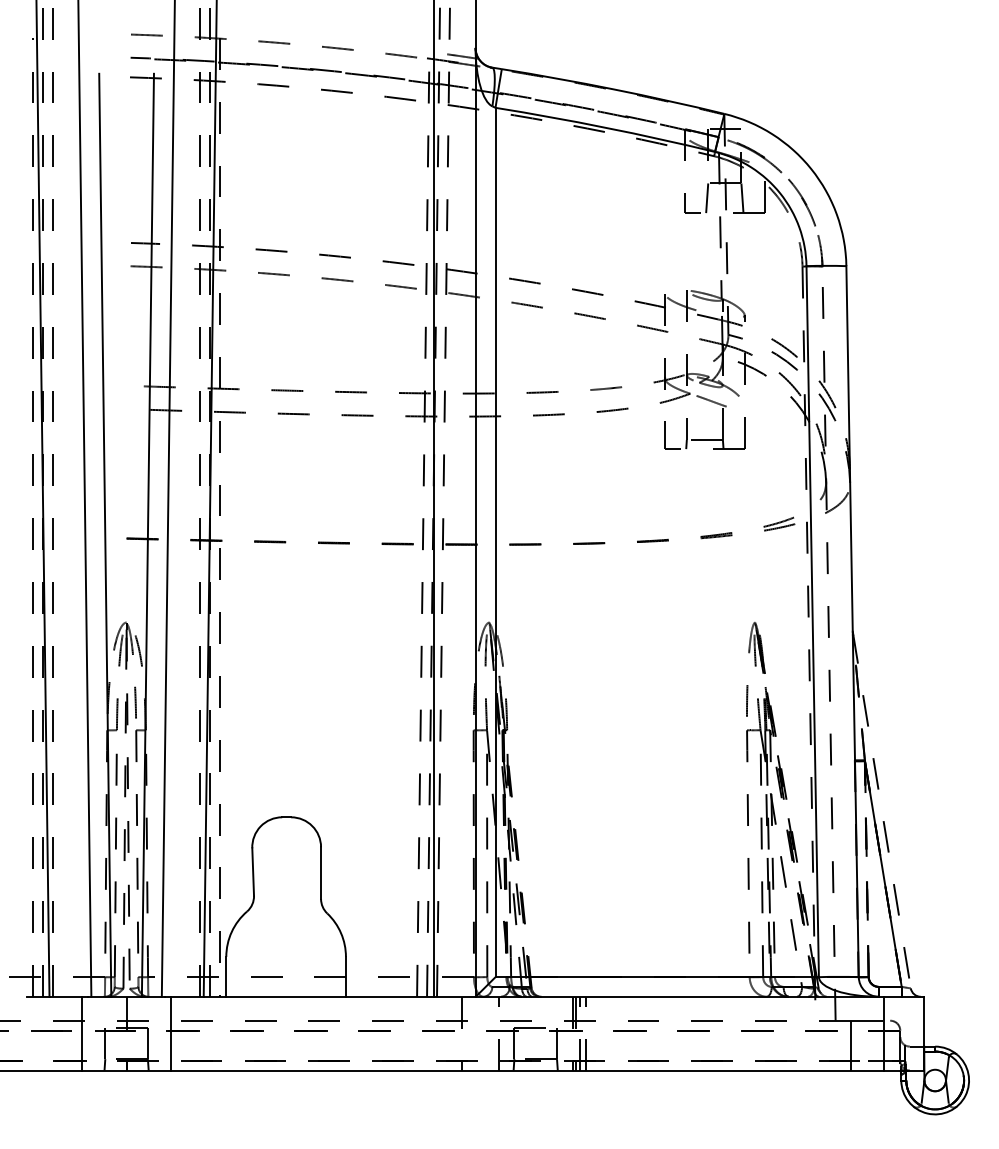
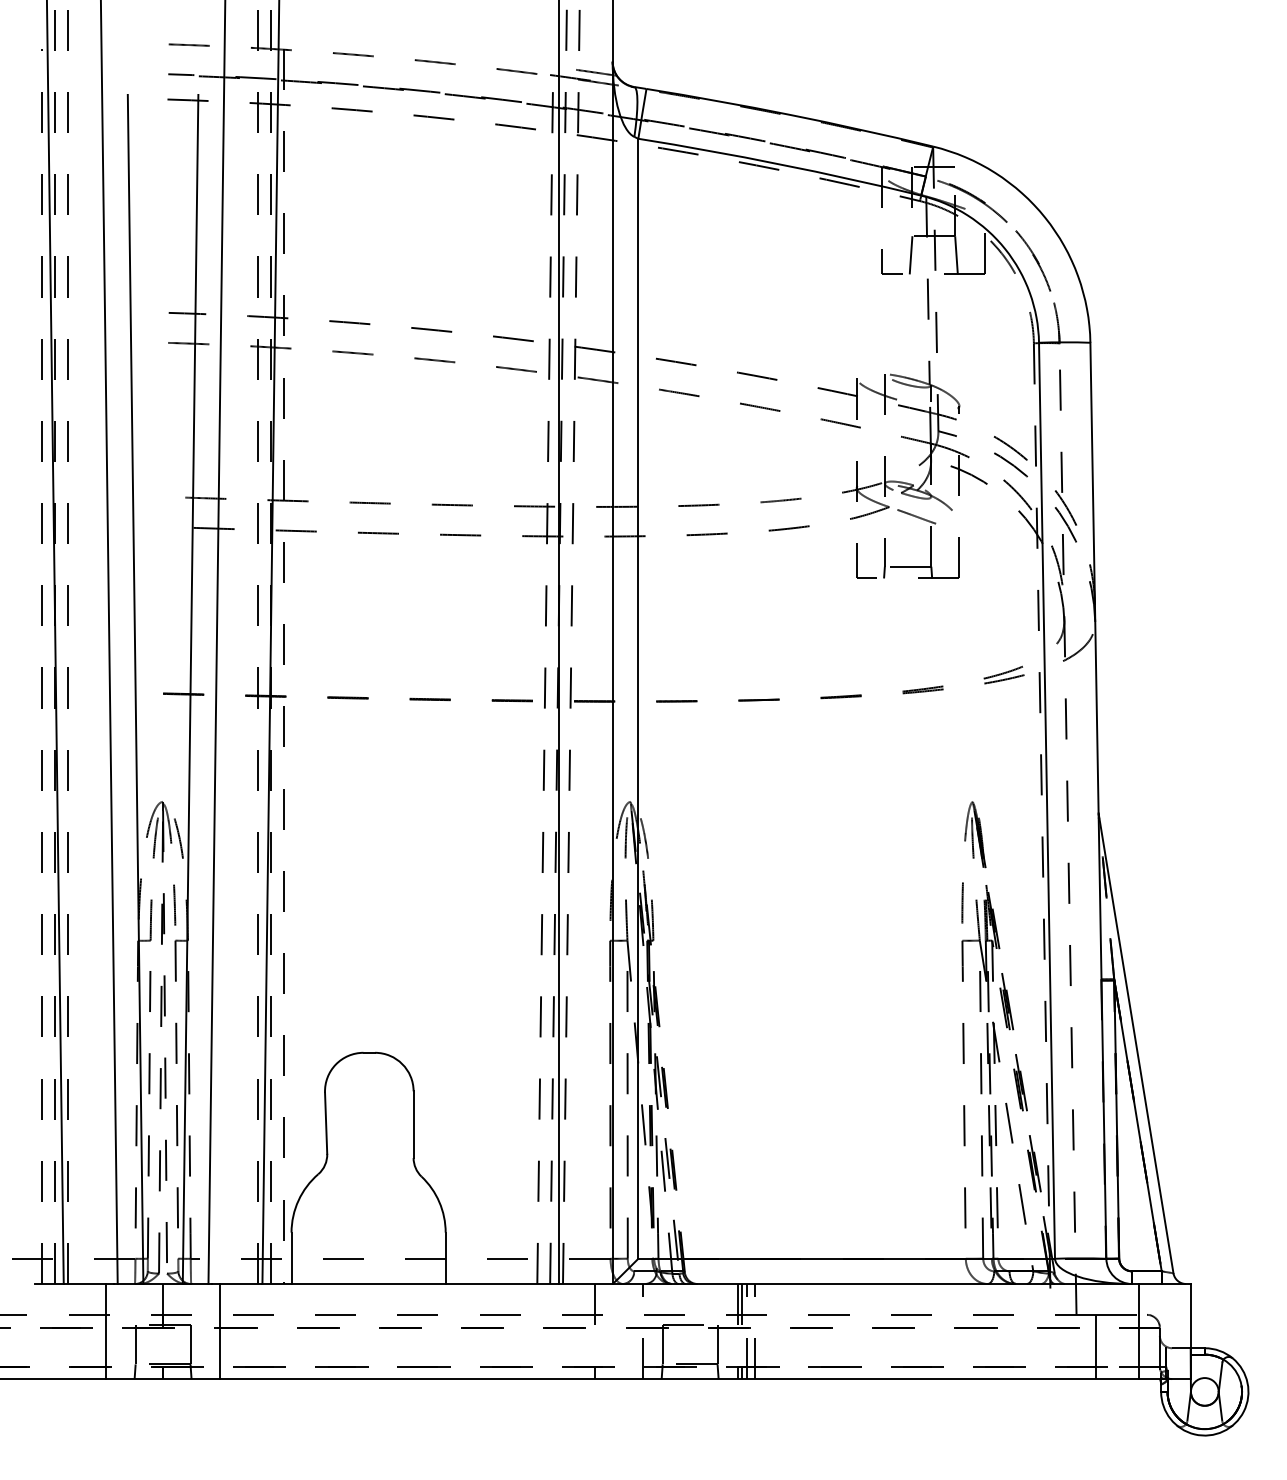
line: (882, 810) -> (1136, 1043), dashed -> solid
line: (866, 869) -> (1116, 1120), dashed -> solid

